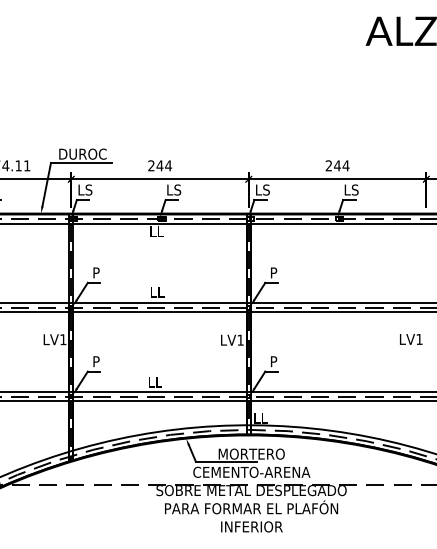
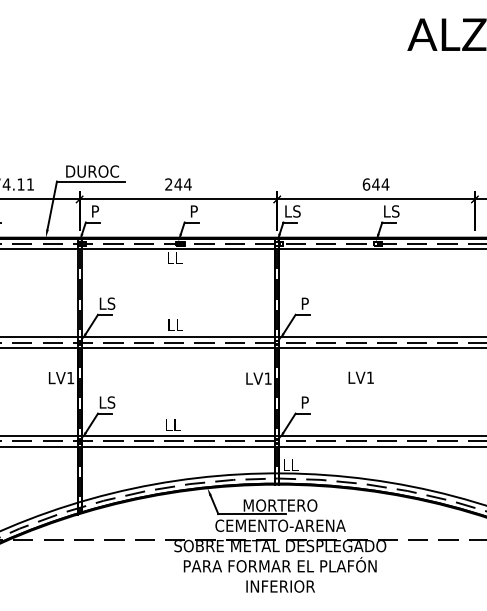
text: (328, 165) -> (365, 184), 244 -> 644
text: (85, 189) -> (95, 210), LS -> P
text: (174, 189) -> (194, 210), LS -> P
text: (96, 272) -> (107, 303), P -> LS
text: (411, 339) -> (361, 377), moved
text: (96, 361) -> (107, 402), P -> LS

